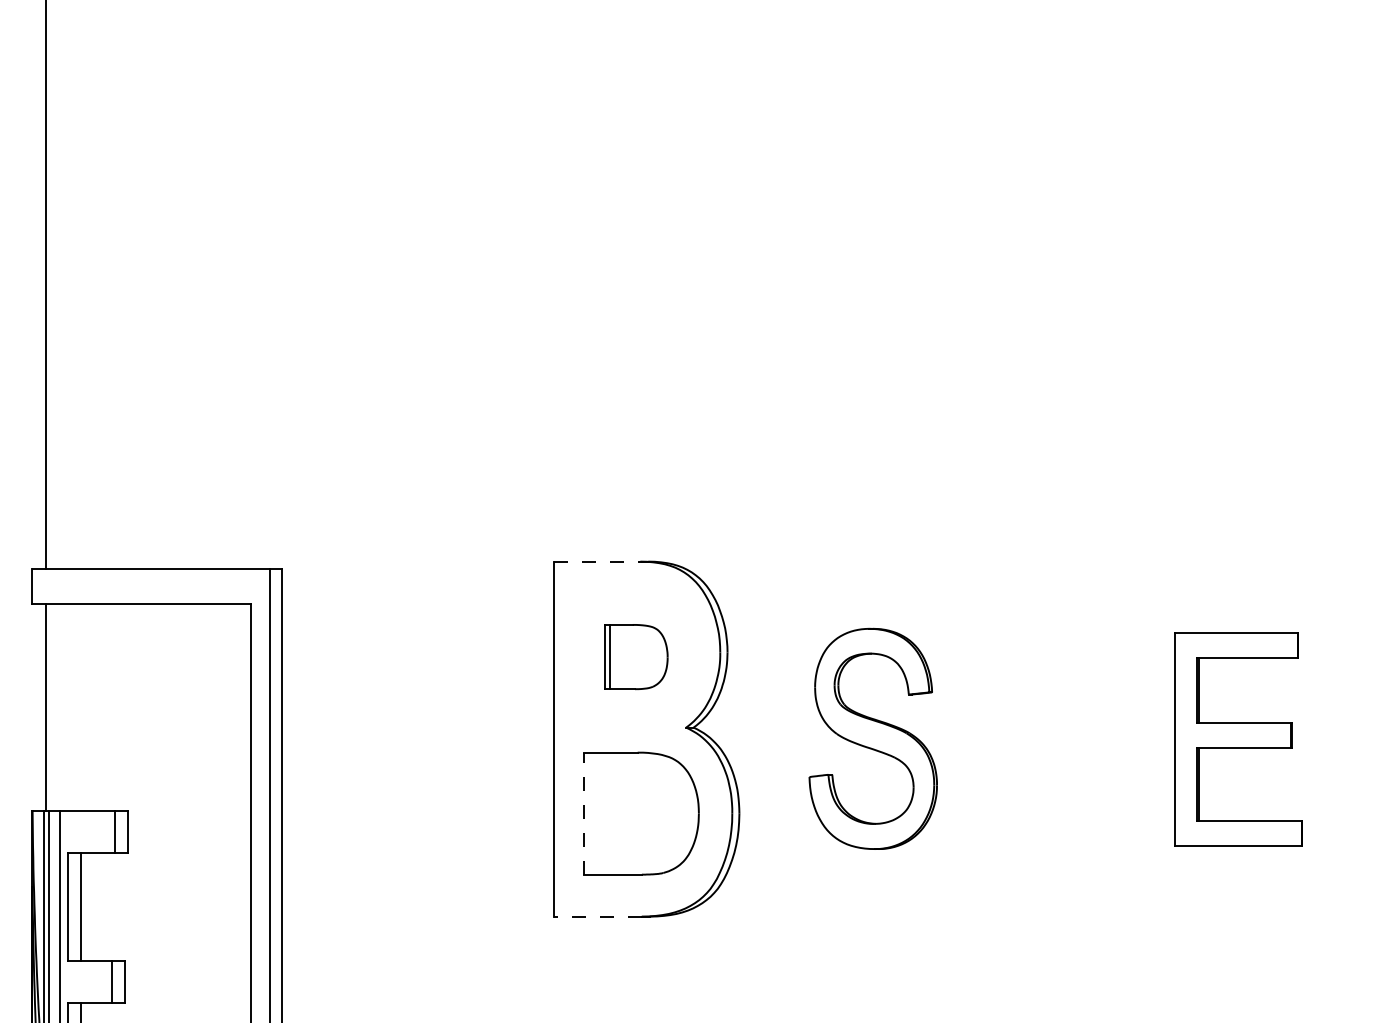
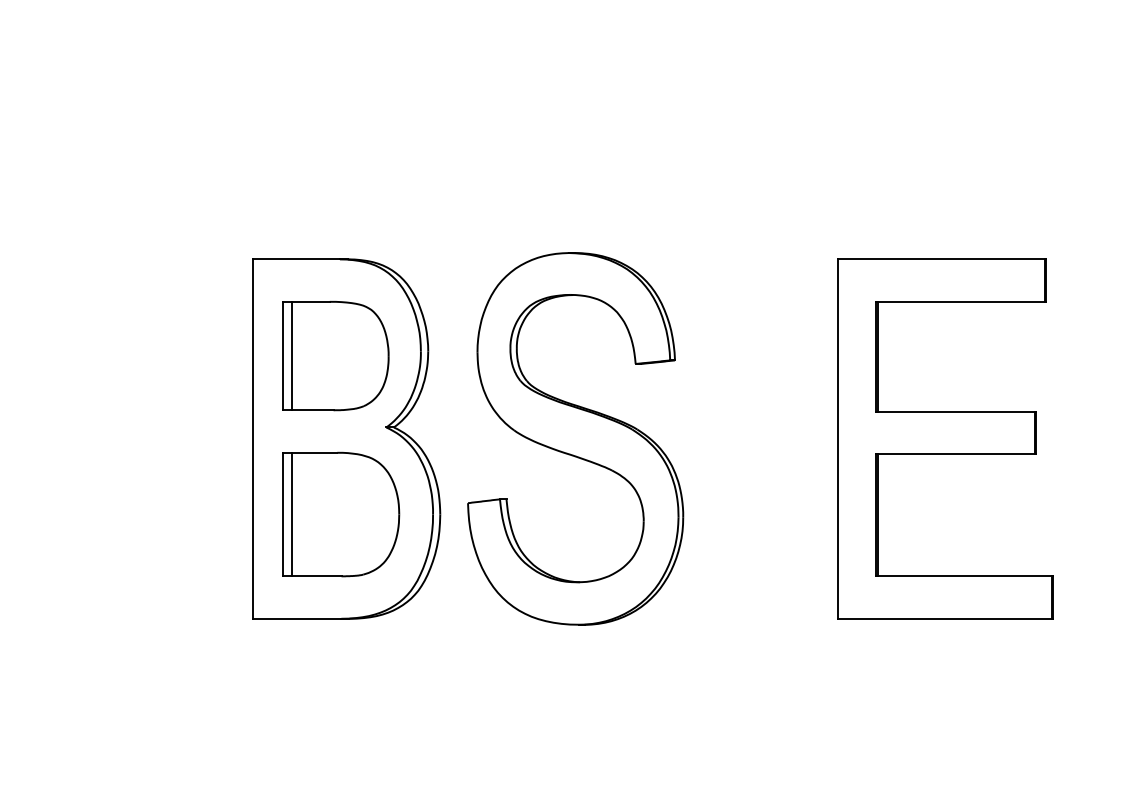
line: (597, 561) -> (296, 259), dashed -> solid
part: (636, 656) -> (336, 355), size x1.67
part: (873, 738) -> (576, 438), size x1.67
part: (1238, 739) -> (945, 439), size x1.67
line: (584, 813) -> (283, 514), dashed -> solid
line: (592, 813) -> (291, 514), added
line: (598, 916) -> (297, 618), dashed -> solid

